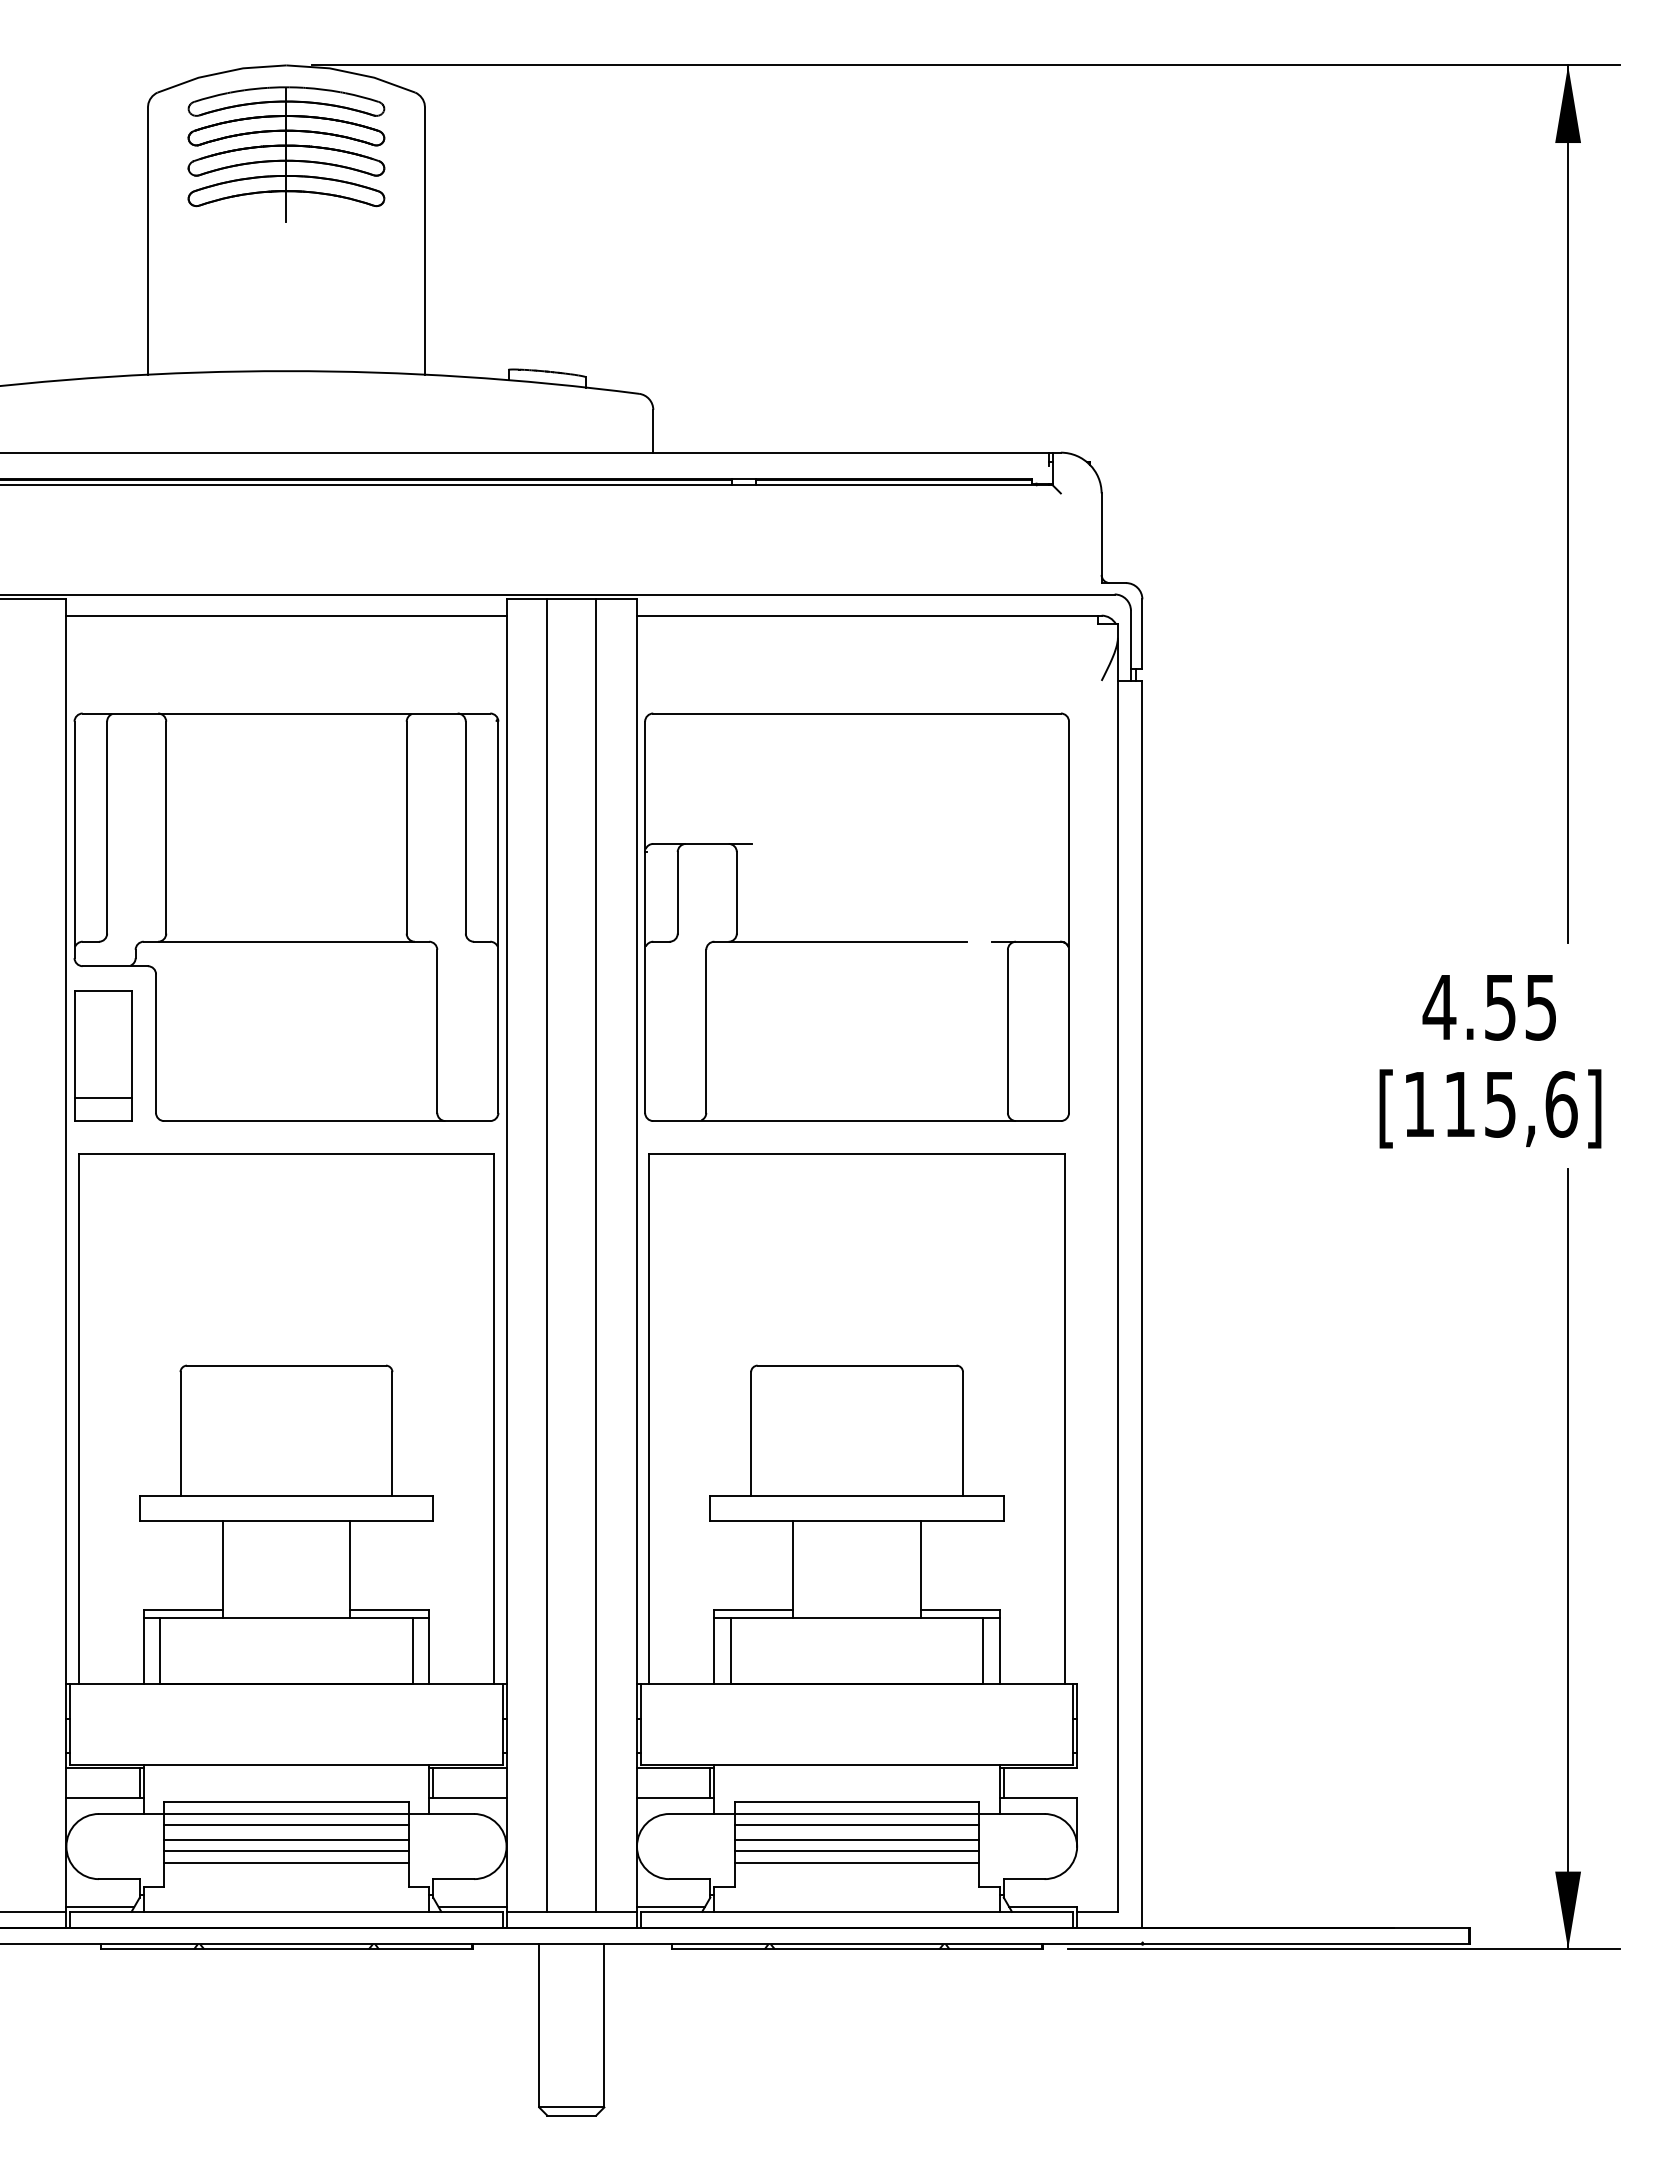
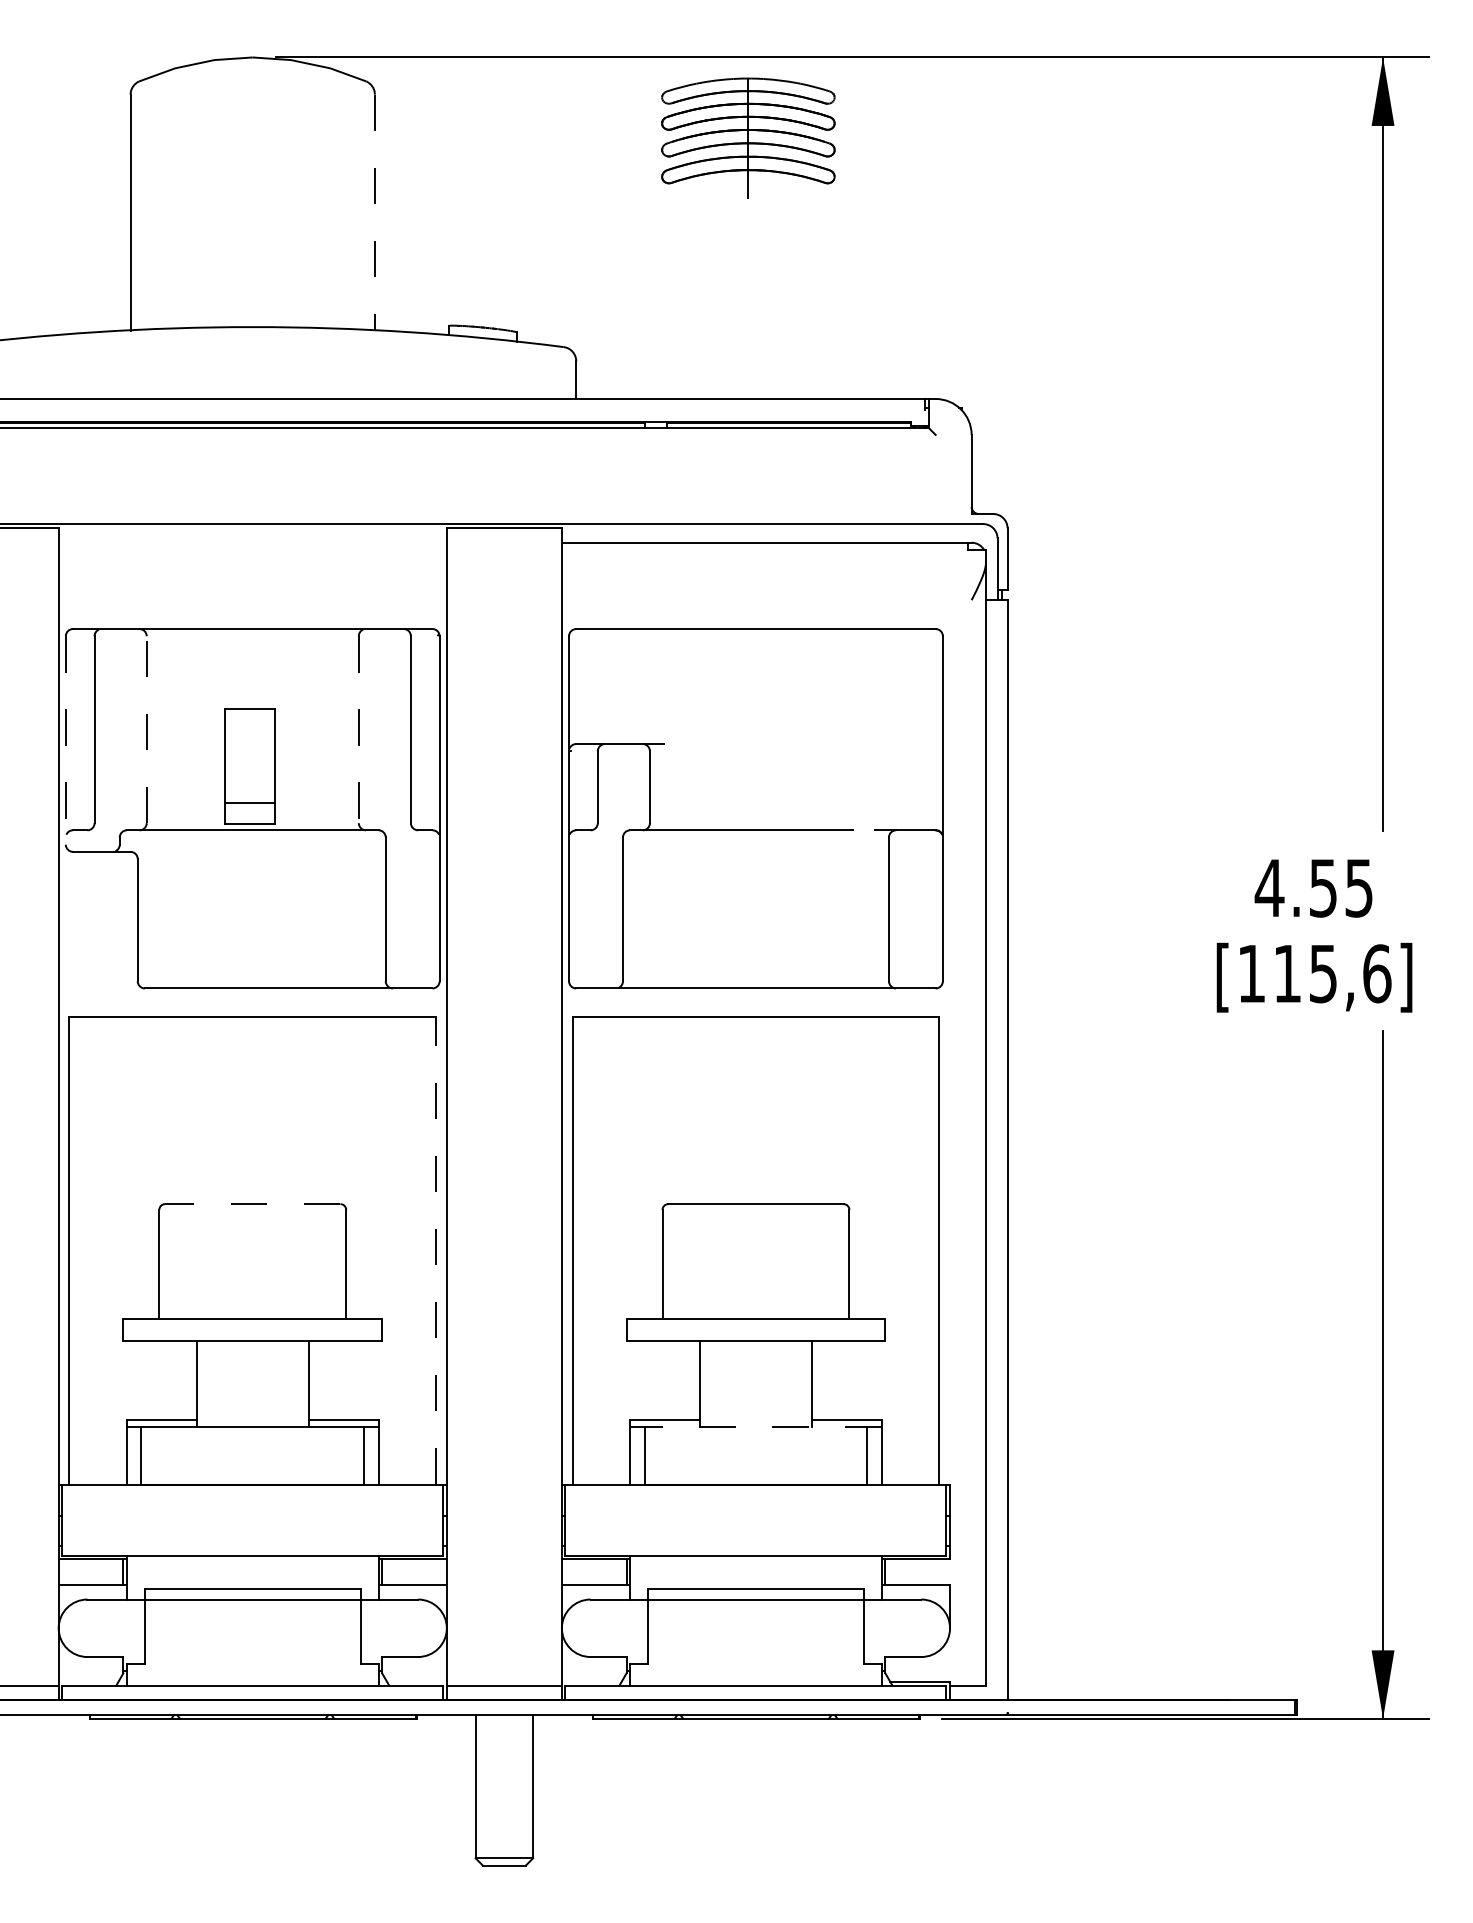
part: (286, 154) -> (748, 137), moved
line: (425, 241) -> (375, 212), solid -> dashed
line: (286, 615) -> (252, 542), removed
line: (166, 827) -> (146, 729), solid -> dashed
line: (406, 827) -> (358, 729), solid -> dashed
line: (74, 840) -> (65, 741), solid -> dashed
part: (103, 1055) -> (250, 765), moved
line: (547, 1255) -> (482, 1107), removed
line: (596, 1255) -> (526, 1107), removed
line: (285, 1365) -> (251, 1204), solid -> dashed
line: (494, 1418) -> (436, 1250), solid -> dashed
line: (857, 1618) -> (756, 1427), solid -> dashed
line: (286, 1824) -> (252, 1608), removed
line: (856, 1824) -> (755, 1608), removed
line: (286, 1839) -> (252, 1622), removed
line: (856, 1839) -> (755, 1622), removed
line: (286, 1850) -> (252, 1631), removed
line: (856, 1850) -> (755, 1631), removed
line: (286, 1862) -> (252, 1642), removed
line: (856, 1862) -> (755, 1642), removed
line: (100, 1907) -> (88, 1682), removed
line: (472, 1907) -> (416, 1682), removed
line: (670, 1907) -> (591, 1682), removed

